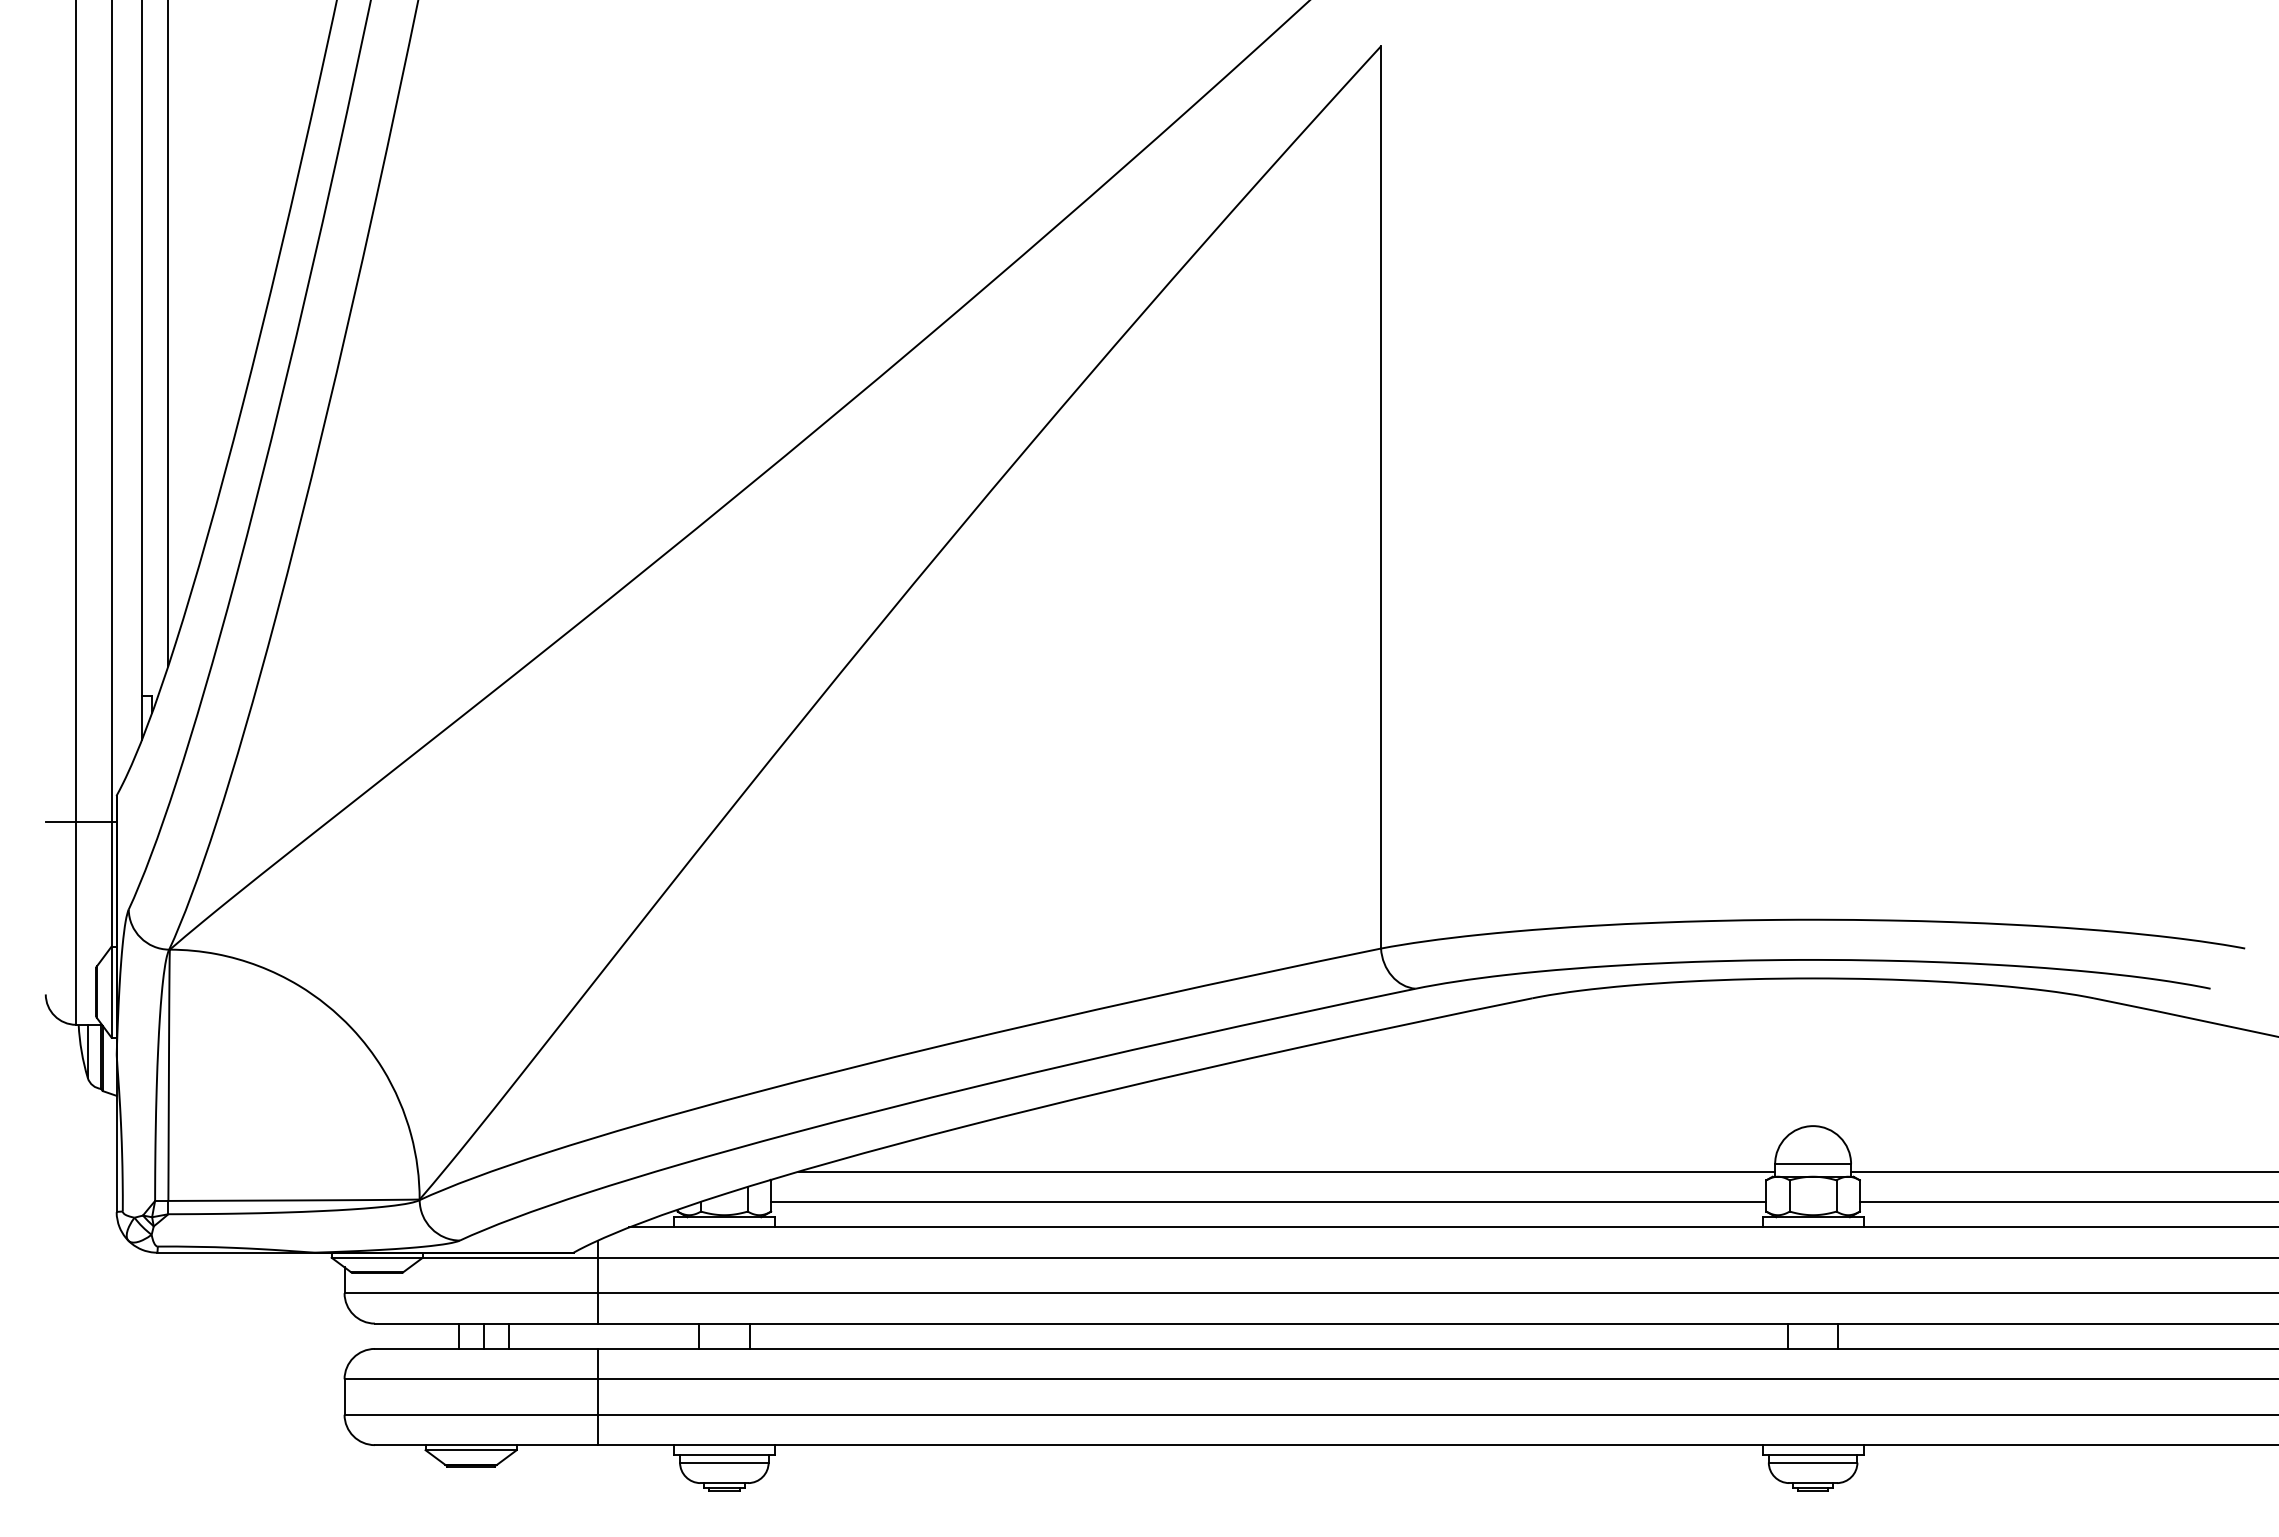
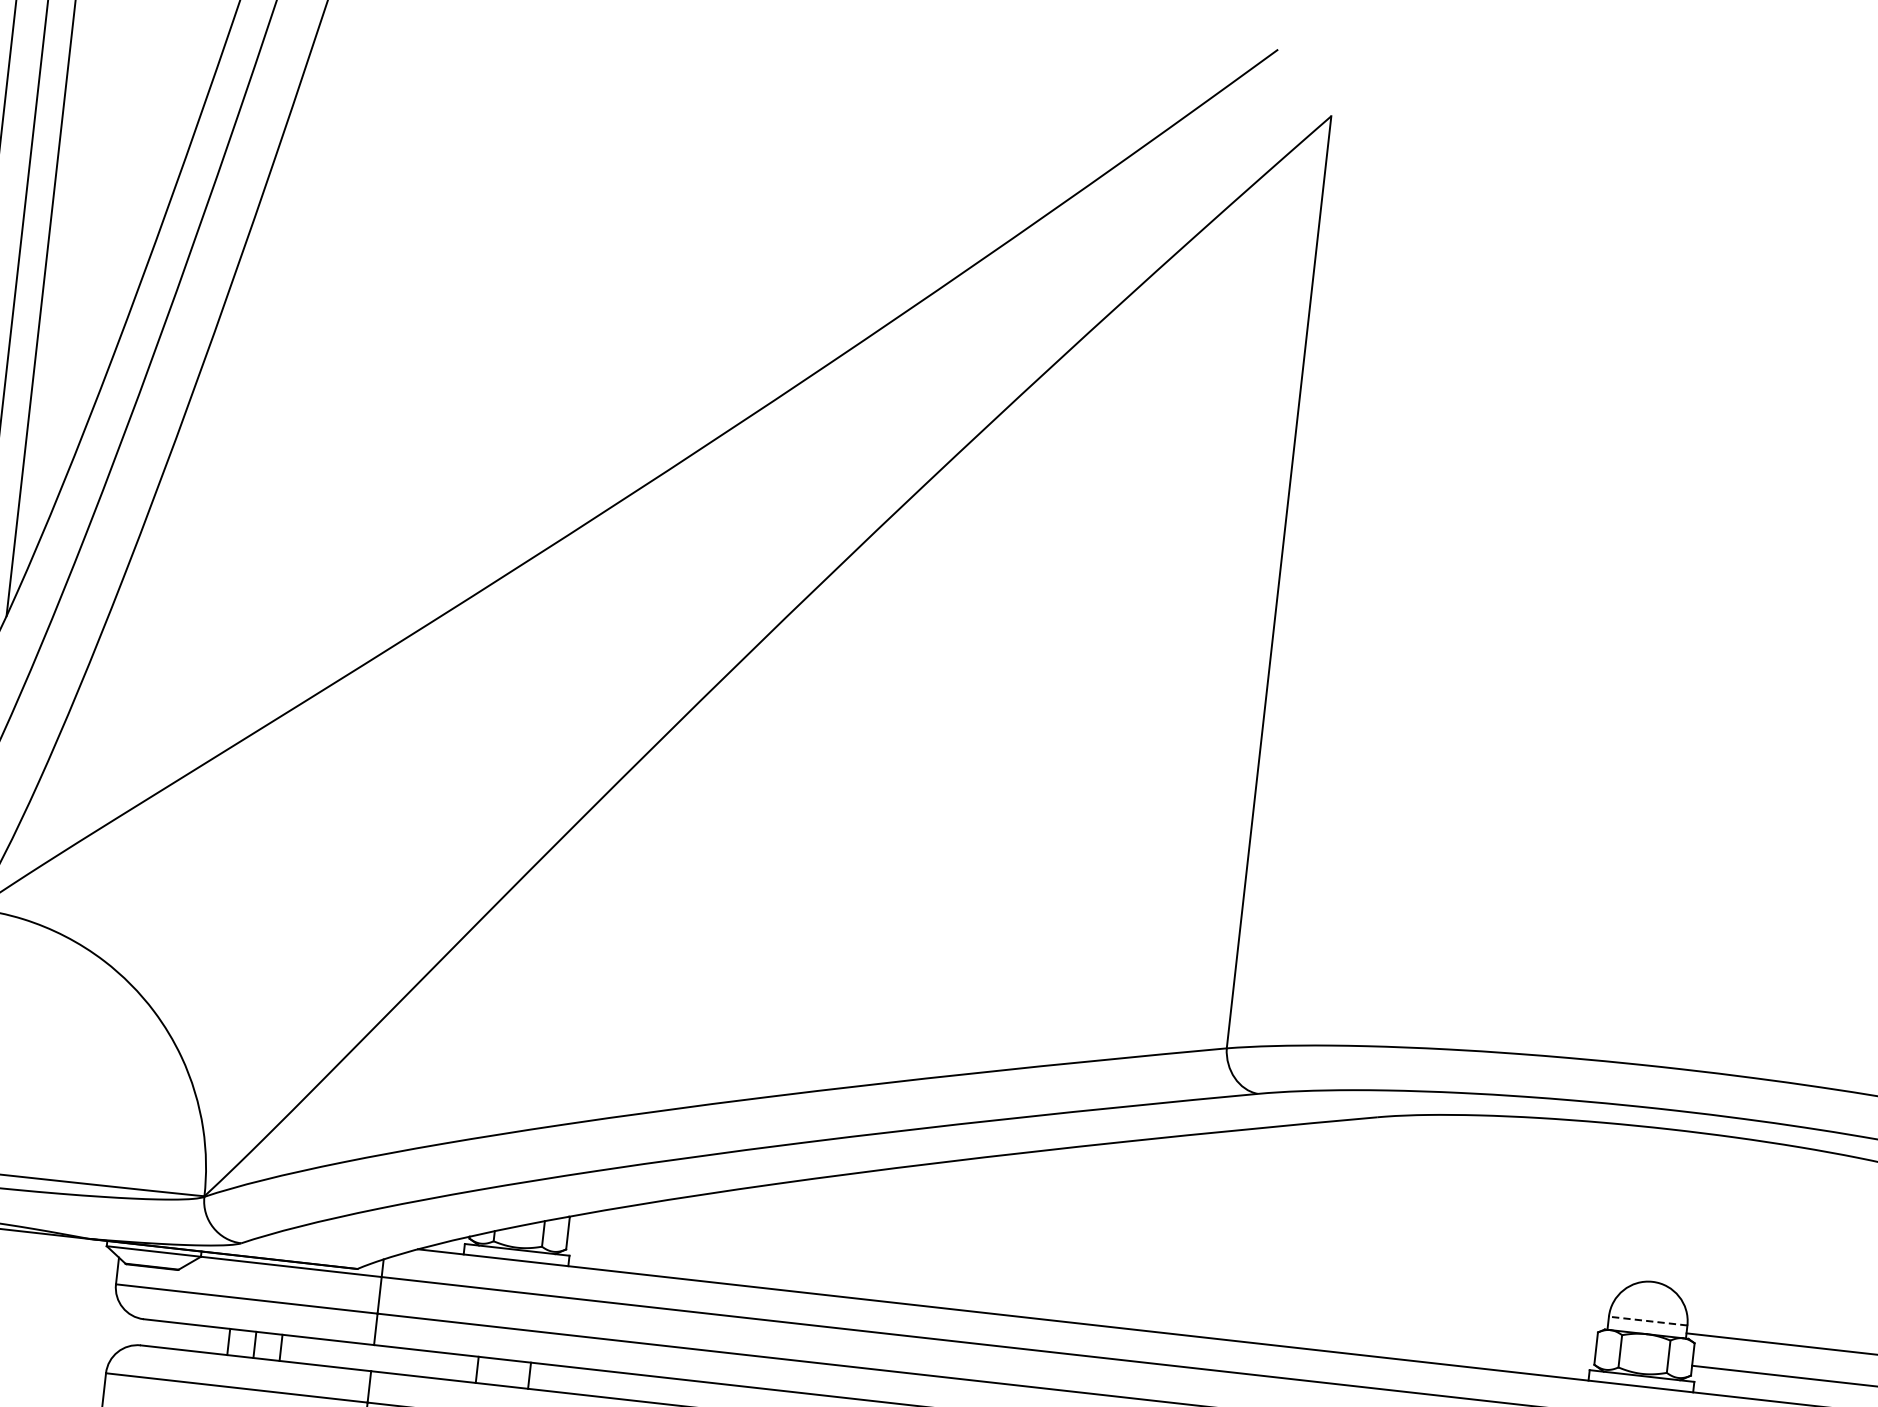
line: (1813, 1164) -> (1648, 1321), solid -> dashed
line: (1286, 1171) -> (1103, 1267), removed
line: (1268, 1202) -> (1081, 1297), removed

